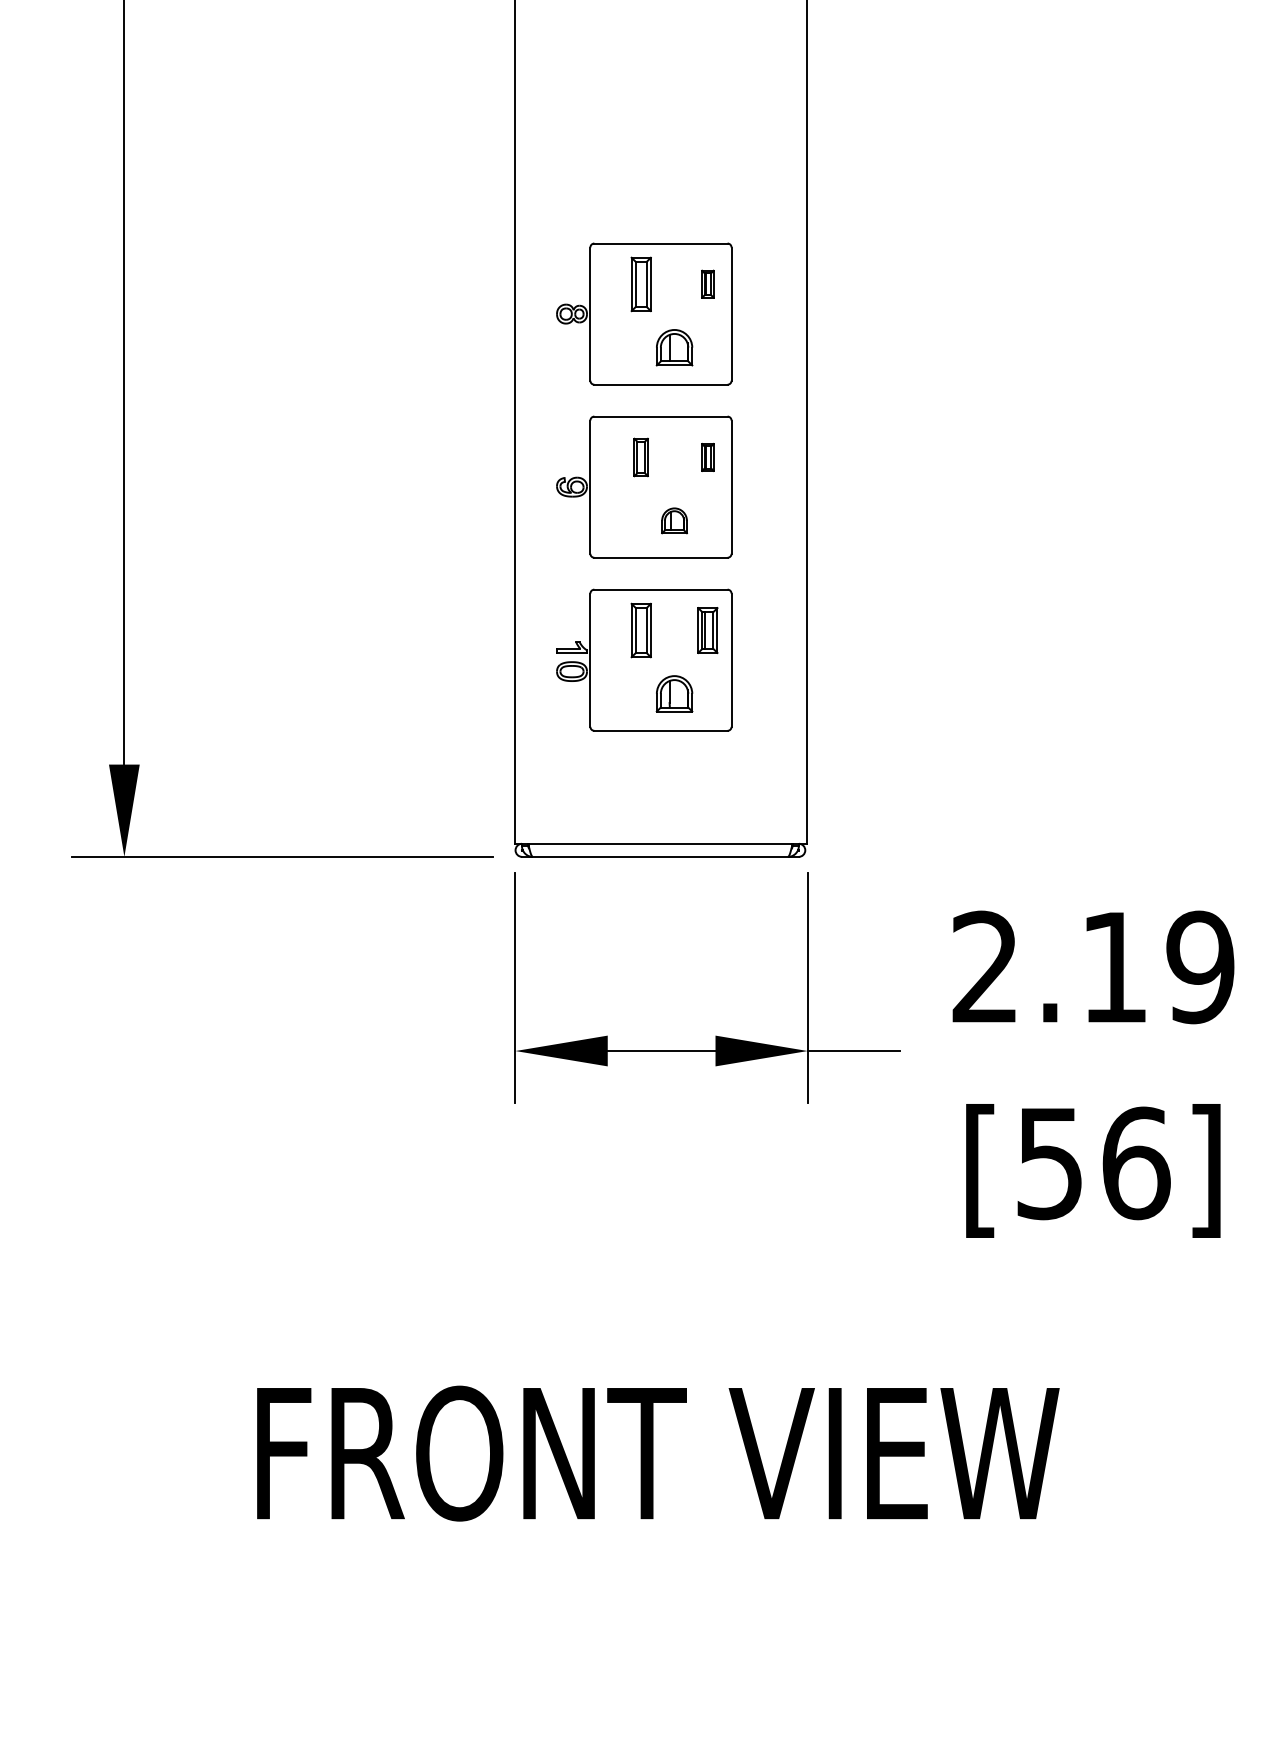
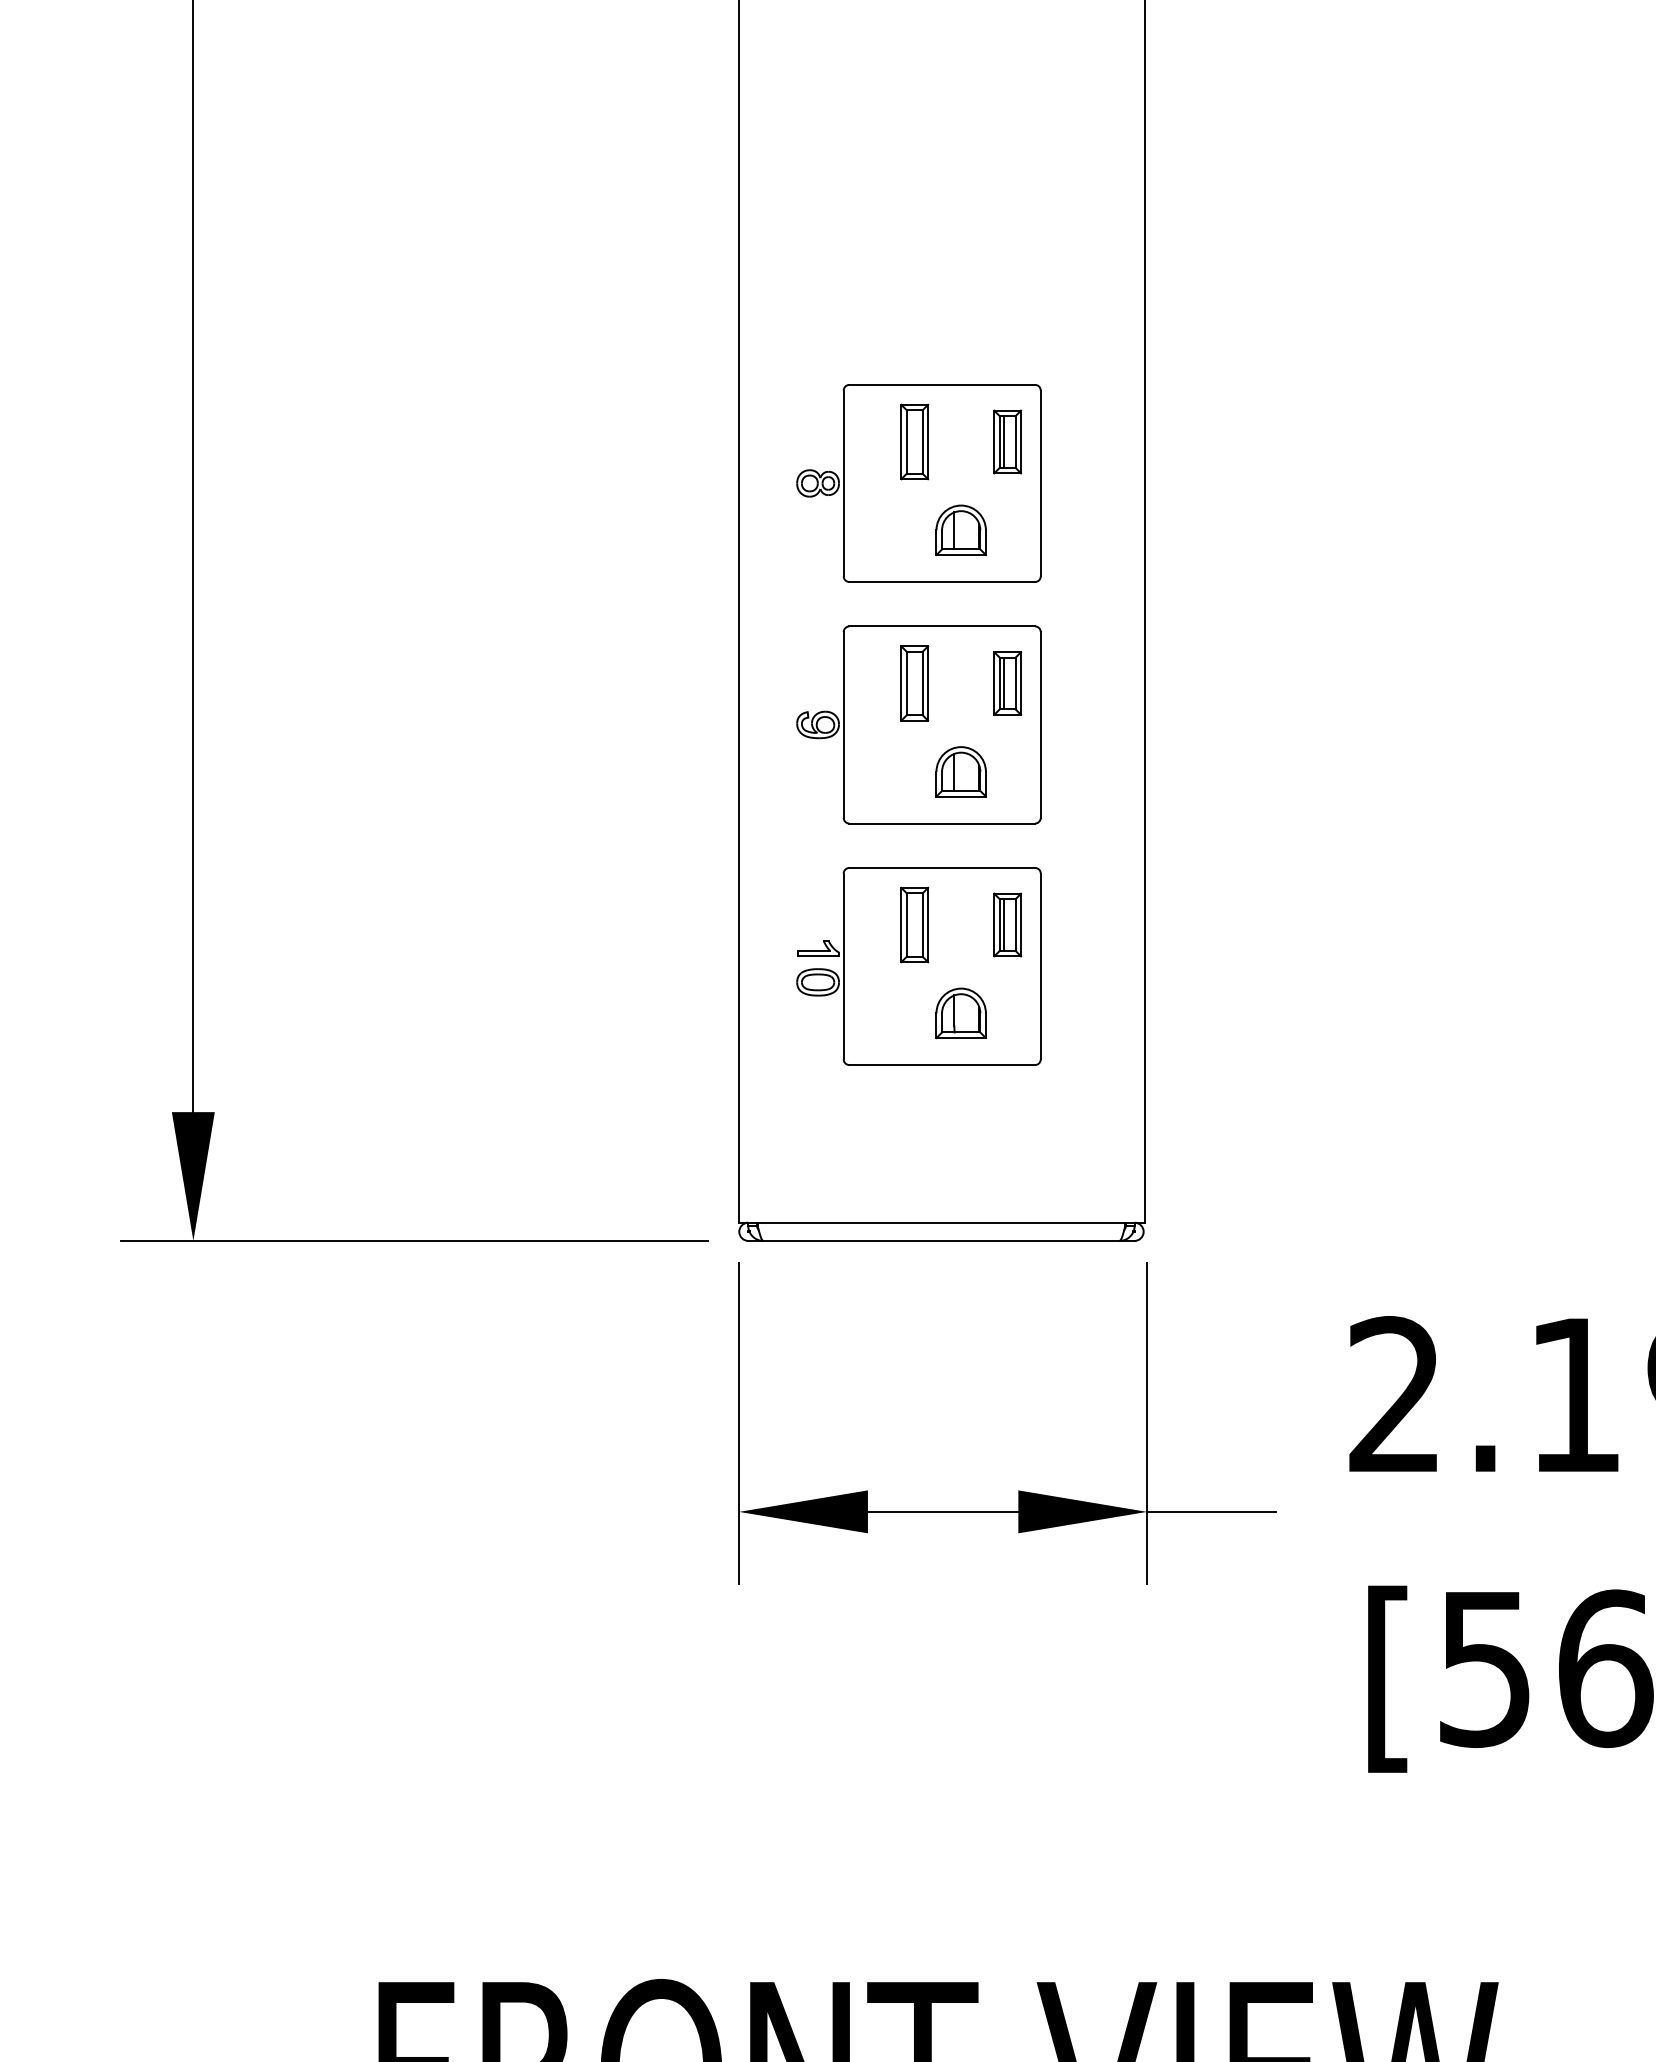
part: (707, 283) -> (1007, 440), size x1.67
part: (640, 457) -> (913, 683), size x1.43
part: (707, 457) -> (1007, 683), size x1.67
part: (674, 520) -> (961, 771), size x1.43

